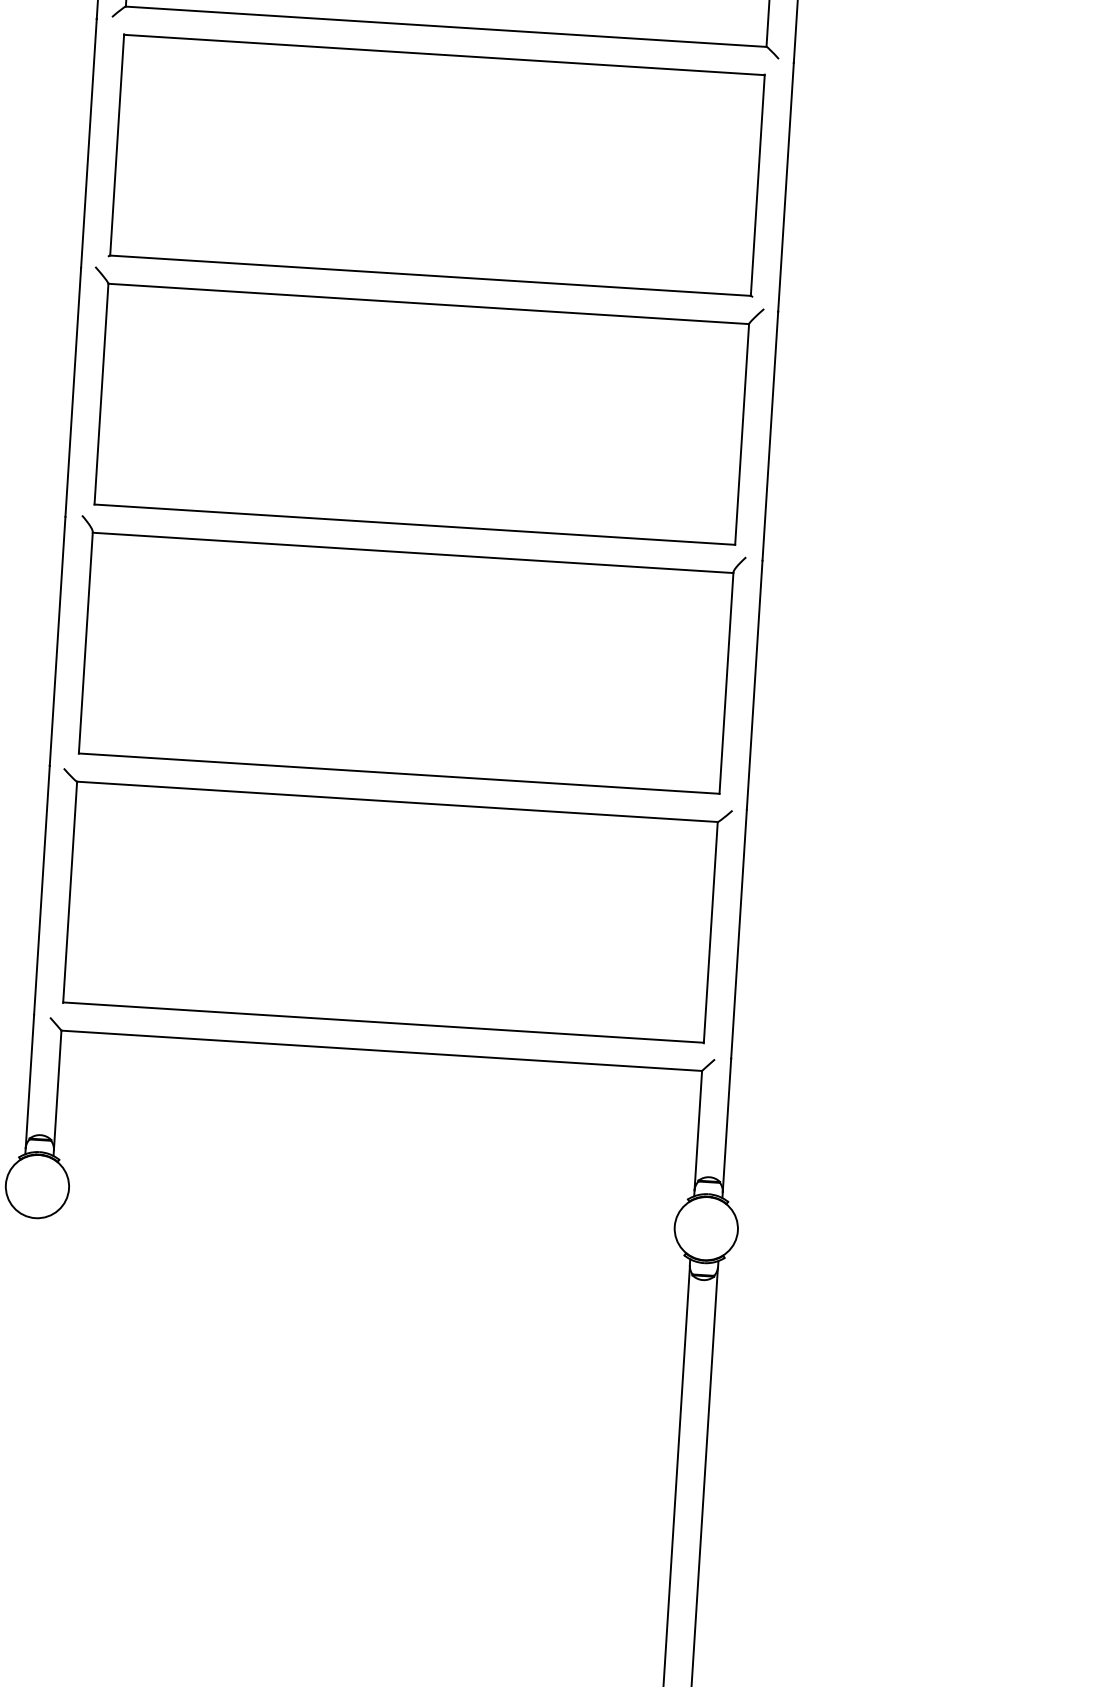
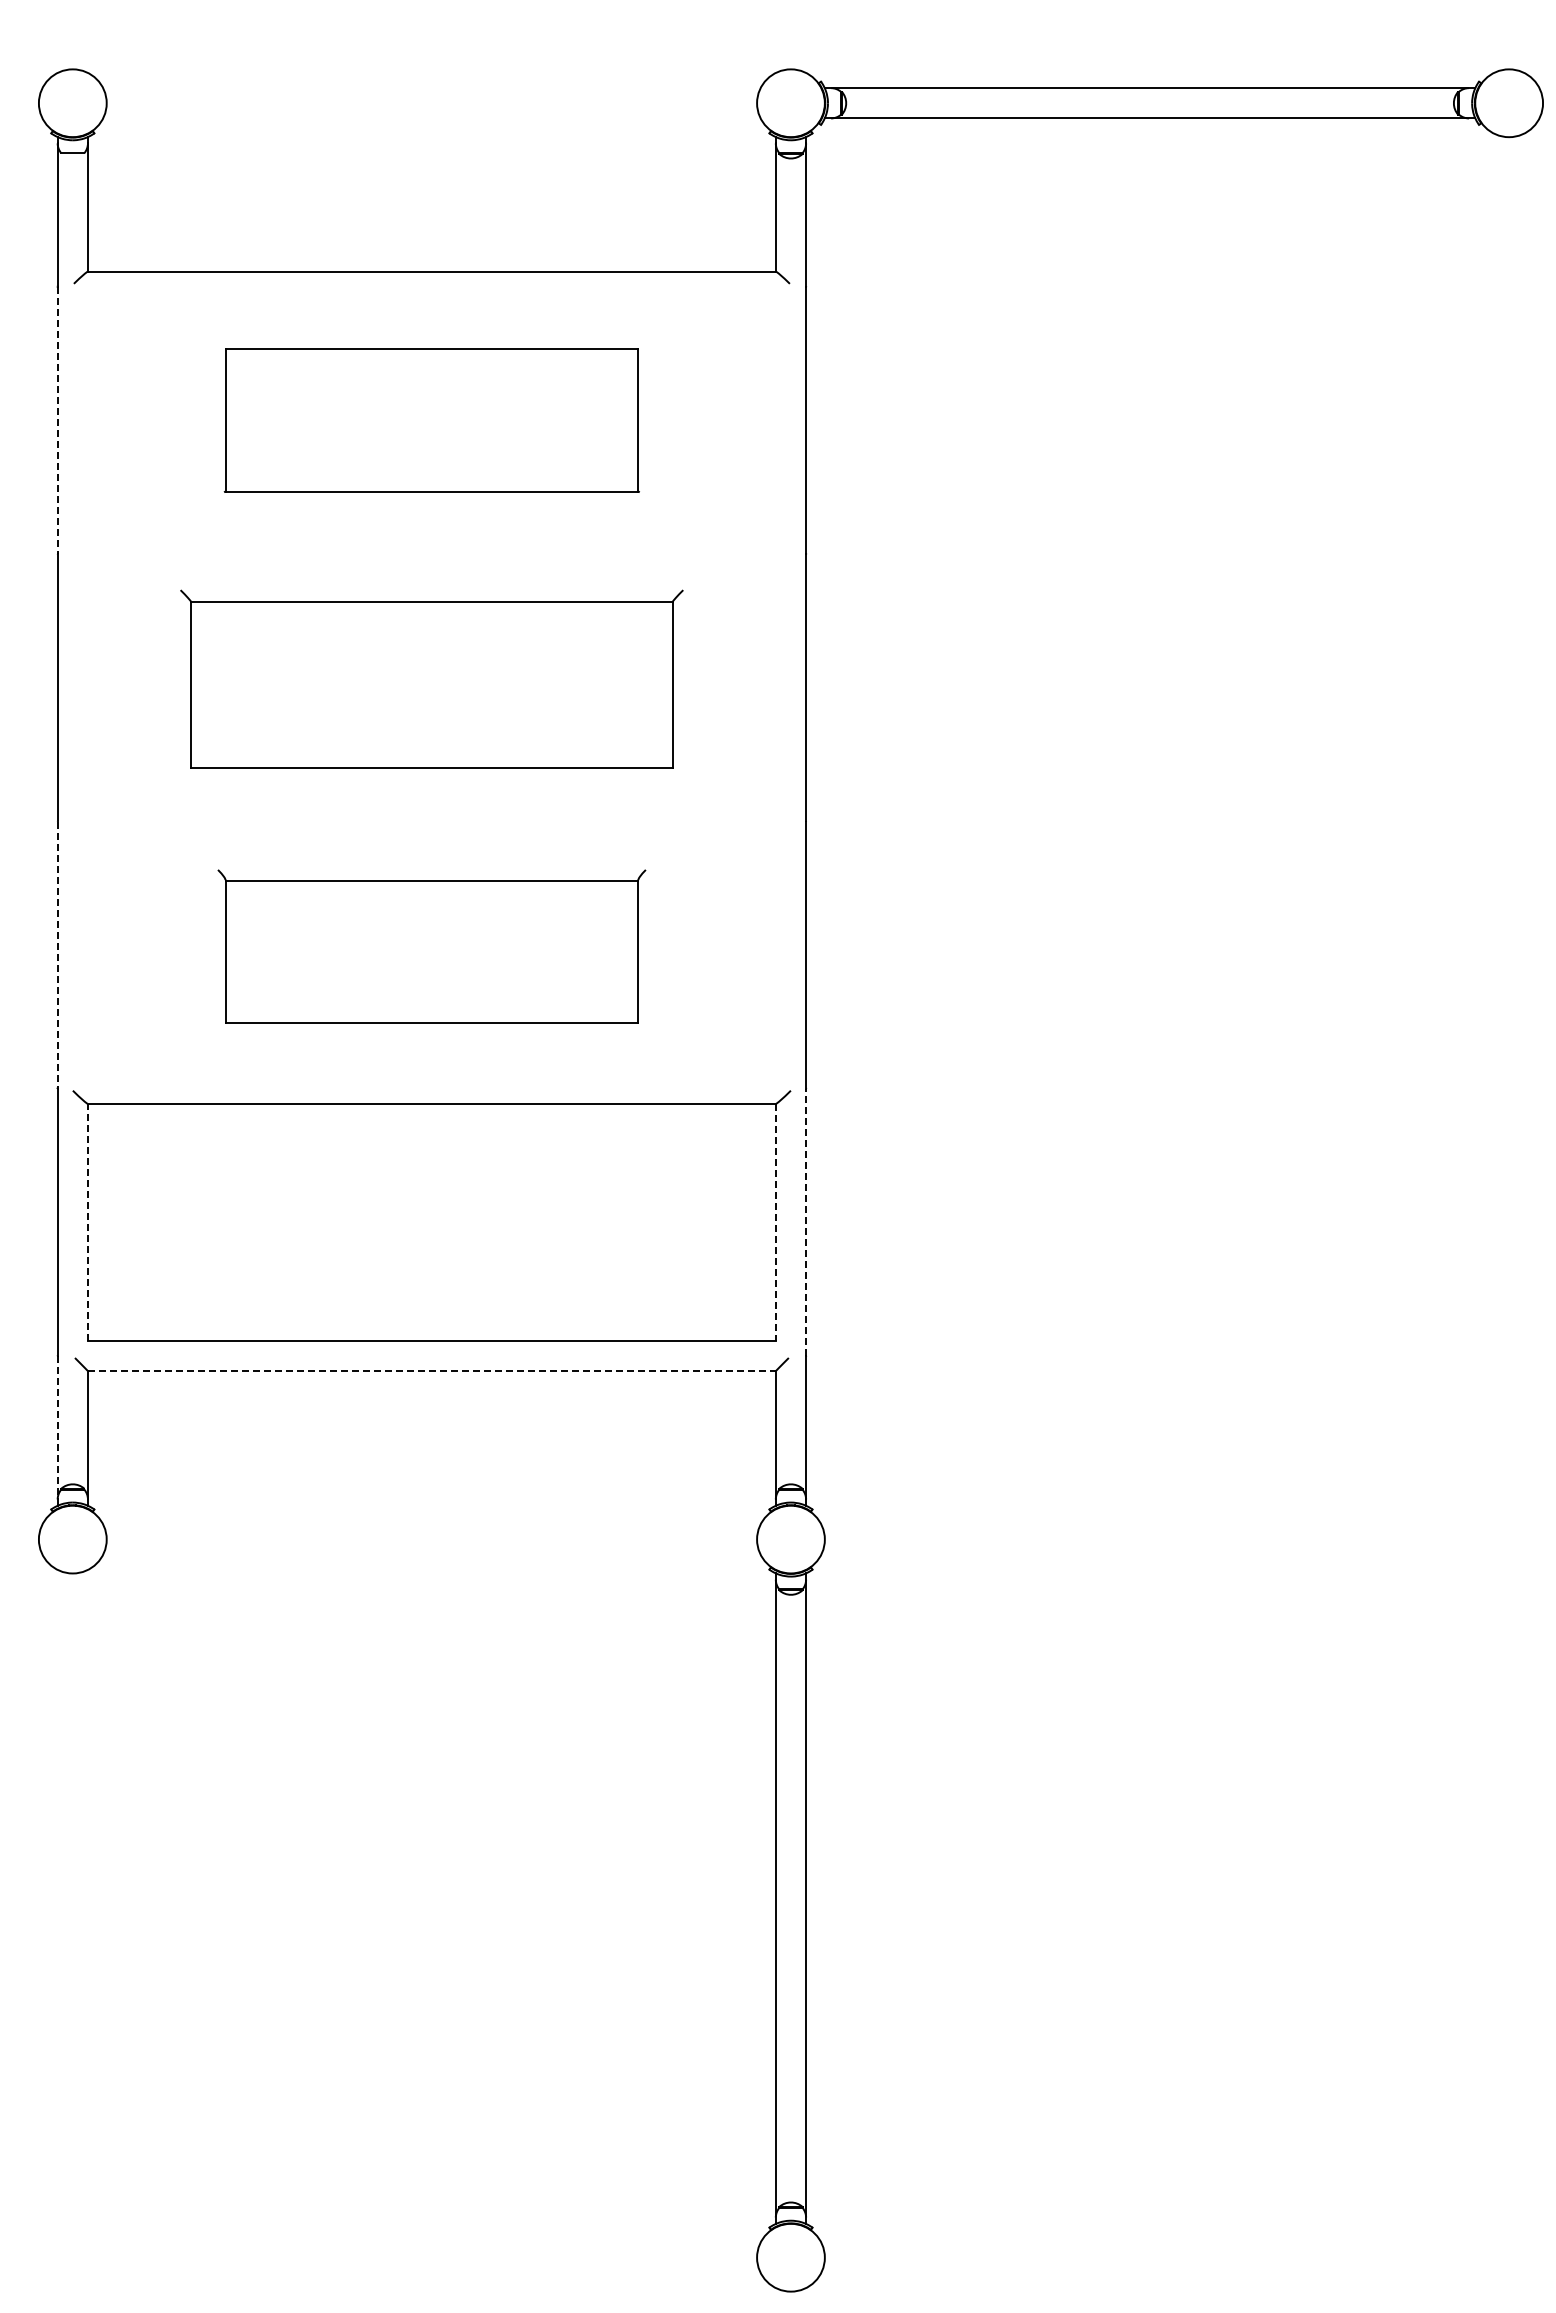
line: (88, 143) -> (57, 420), solid -> dashed
part: (437, 165) -> (431, 420), size x0.6
part: (421, 405) -> (431, 678), size x0.7
line: (57, 641) -> (57, 955), solid -> dashed
part: (406, 655) -> (431, 946), size x0.6
line: (69, 892) -> (87, 1222), solid -> dashed
line: (710, 932) -> (775, 1222), solid -> dashed
line: (739, 934) -> (806, 1222), solid -> dashed
line: (381, 1051) -> (431, 1371), solid -> dashed
line: (29, 1081) -> (57, 1427), solid -> dashed

